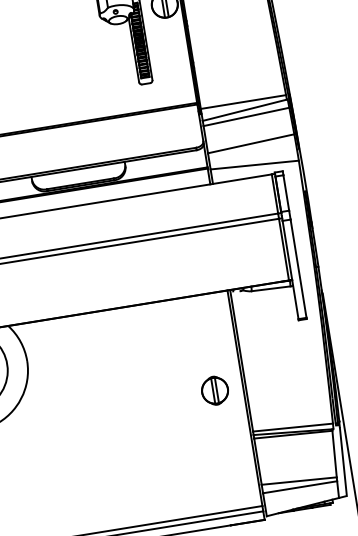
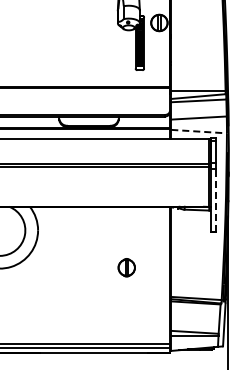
line: (255, 164) -> (199, 131), solid -> dashed
line: (297, 267) -> (215, 199), solid -> dashed
part: (214, 390) -> (126, 267), moved

